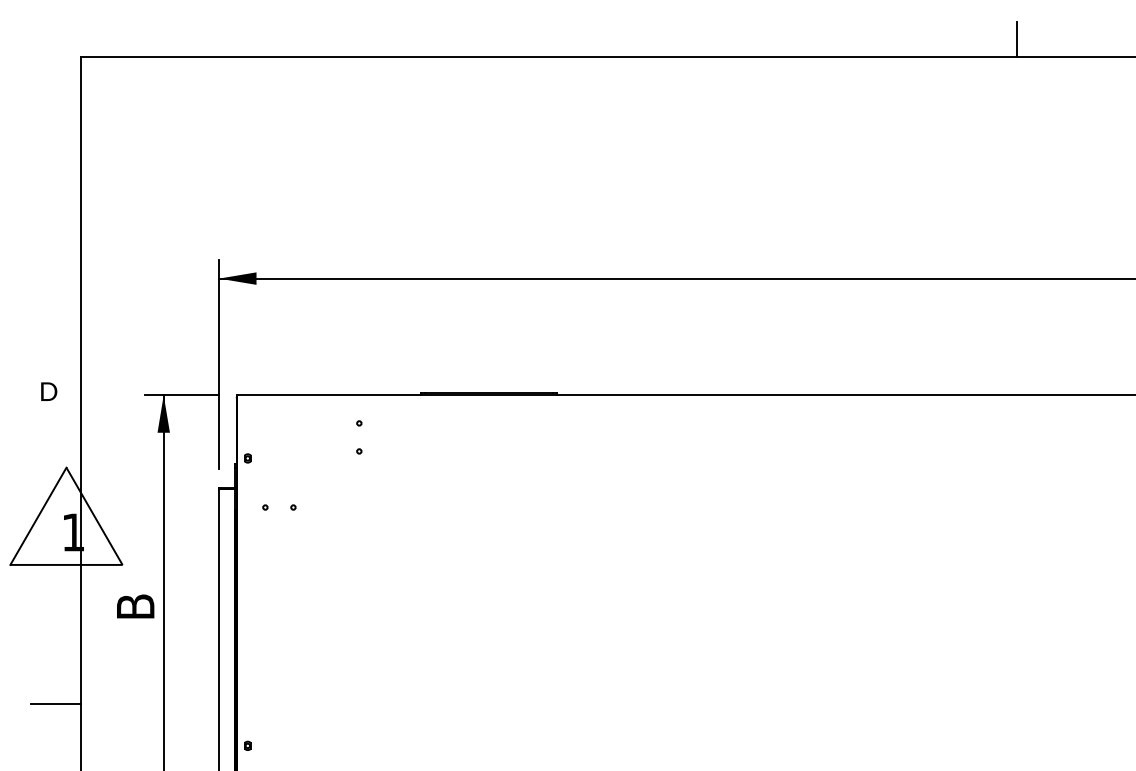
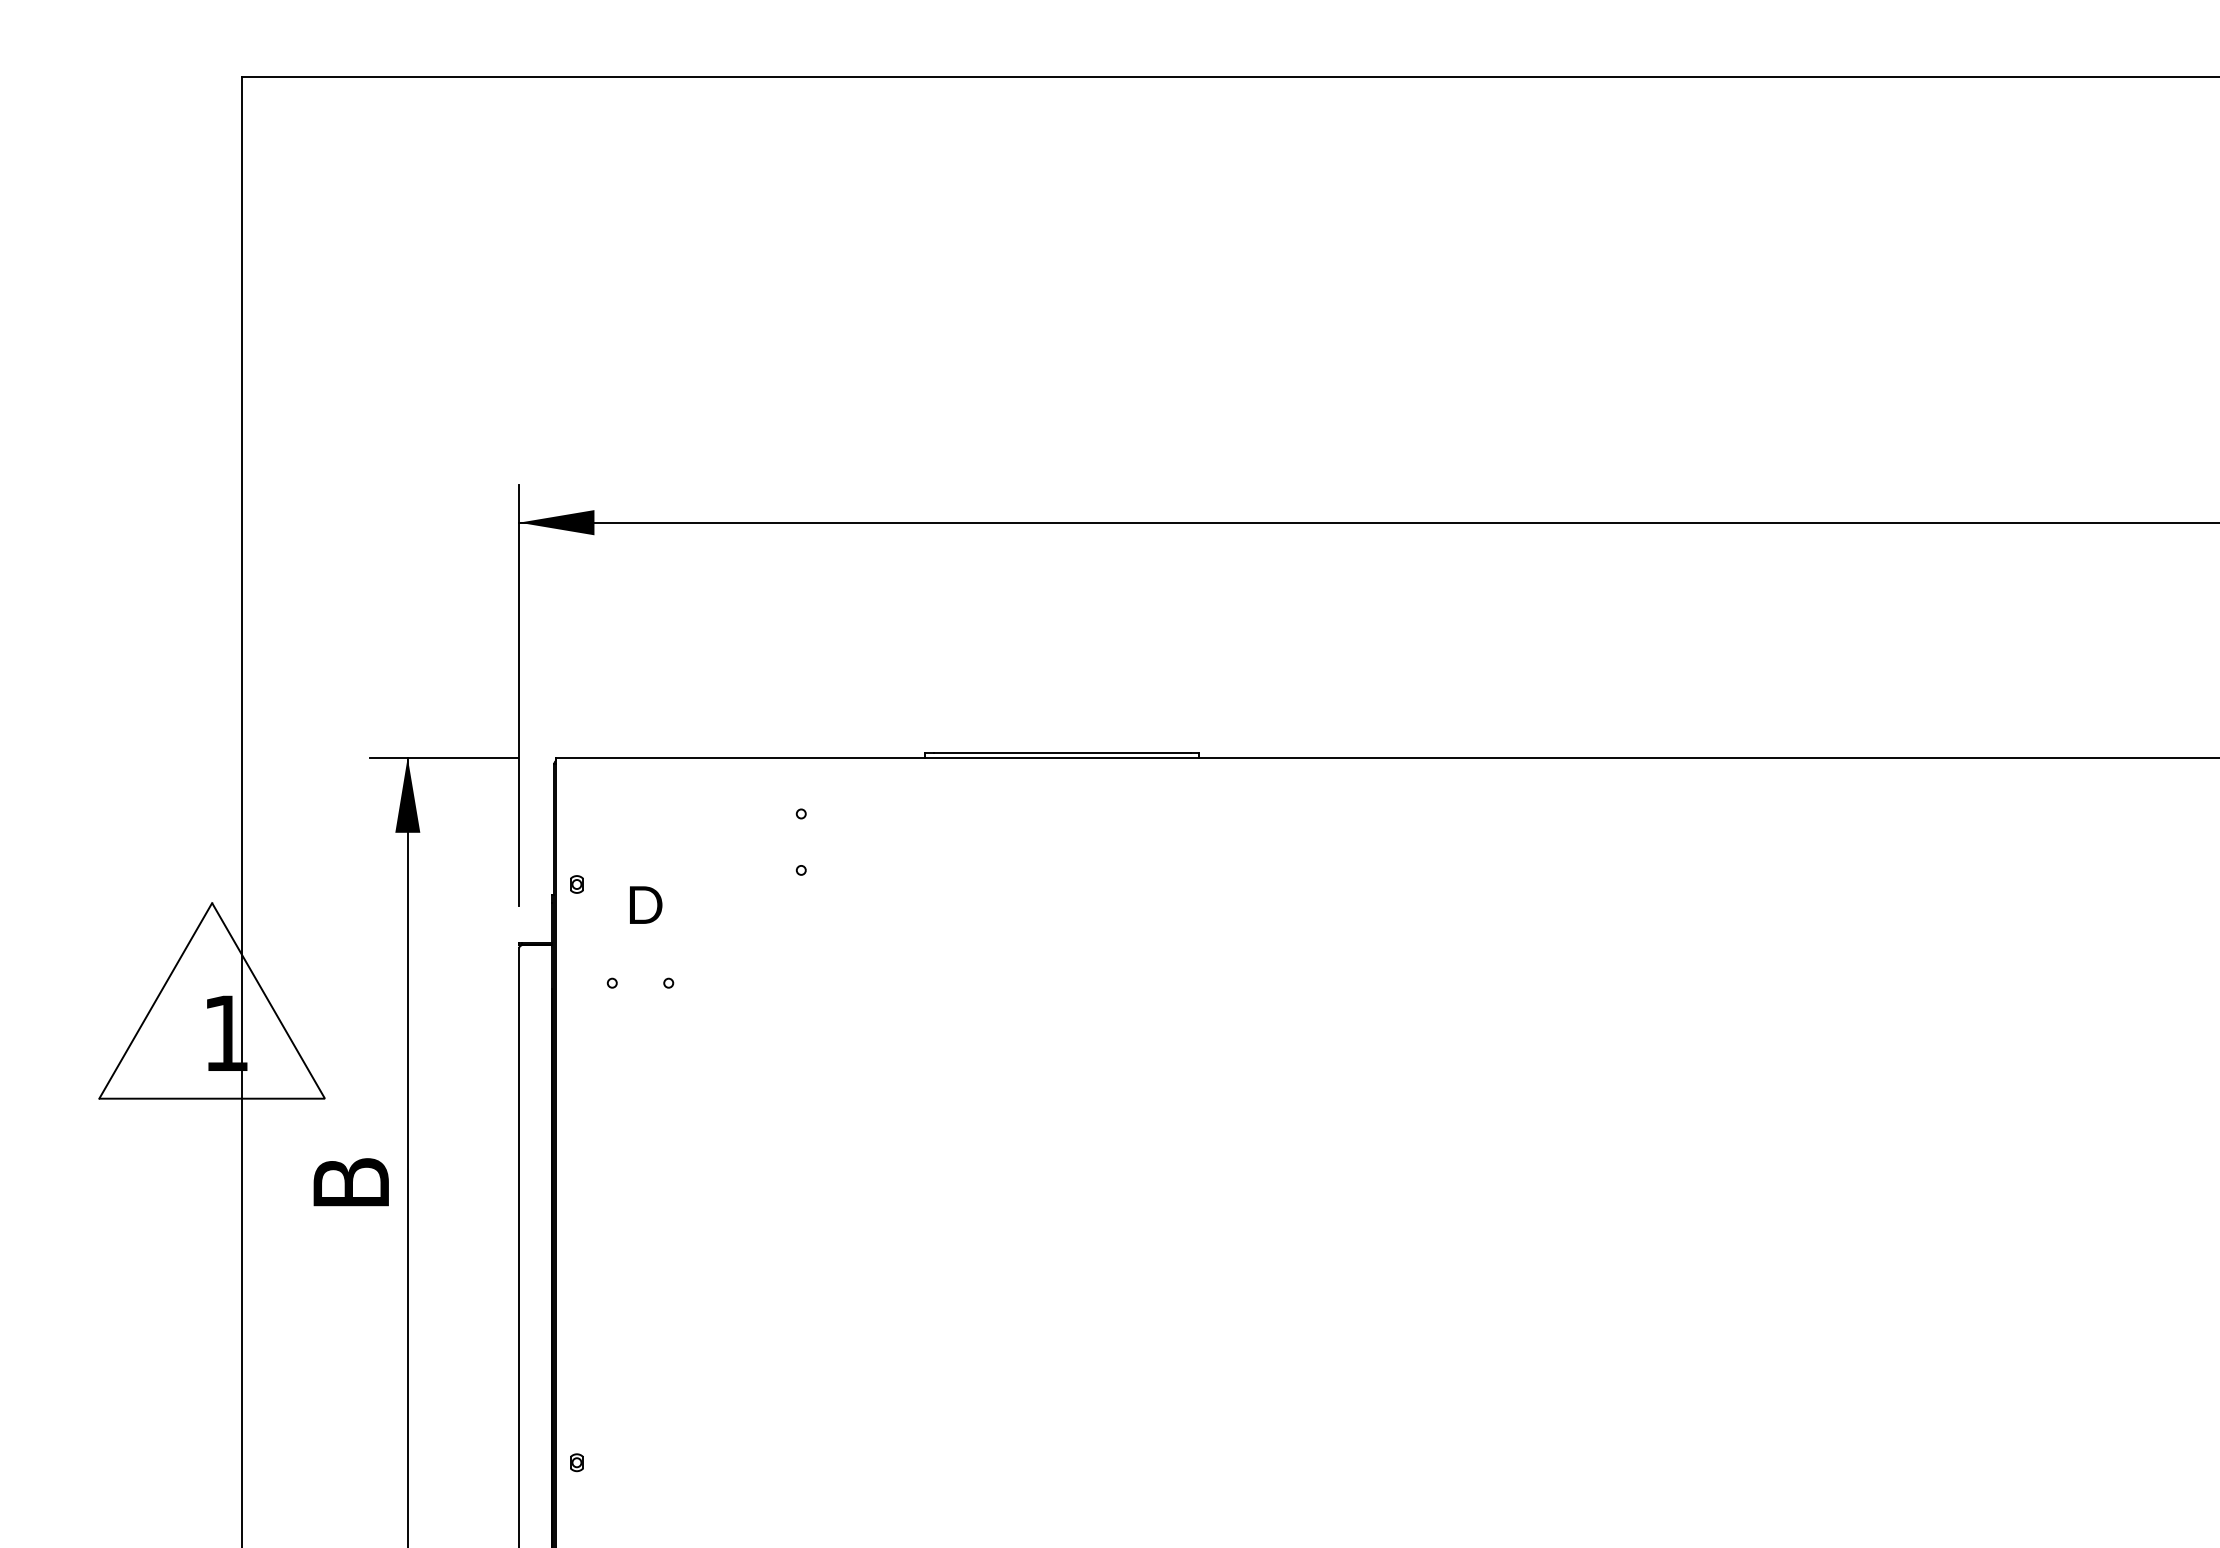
line: (1016, 39) -> (2123, 41), removed
text: (49, 391) -> (646, 904), moved
line: (56, 704) -> (192, 1379), removed

